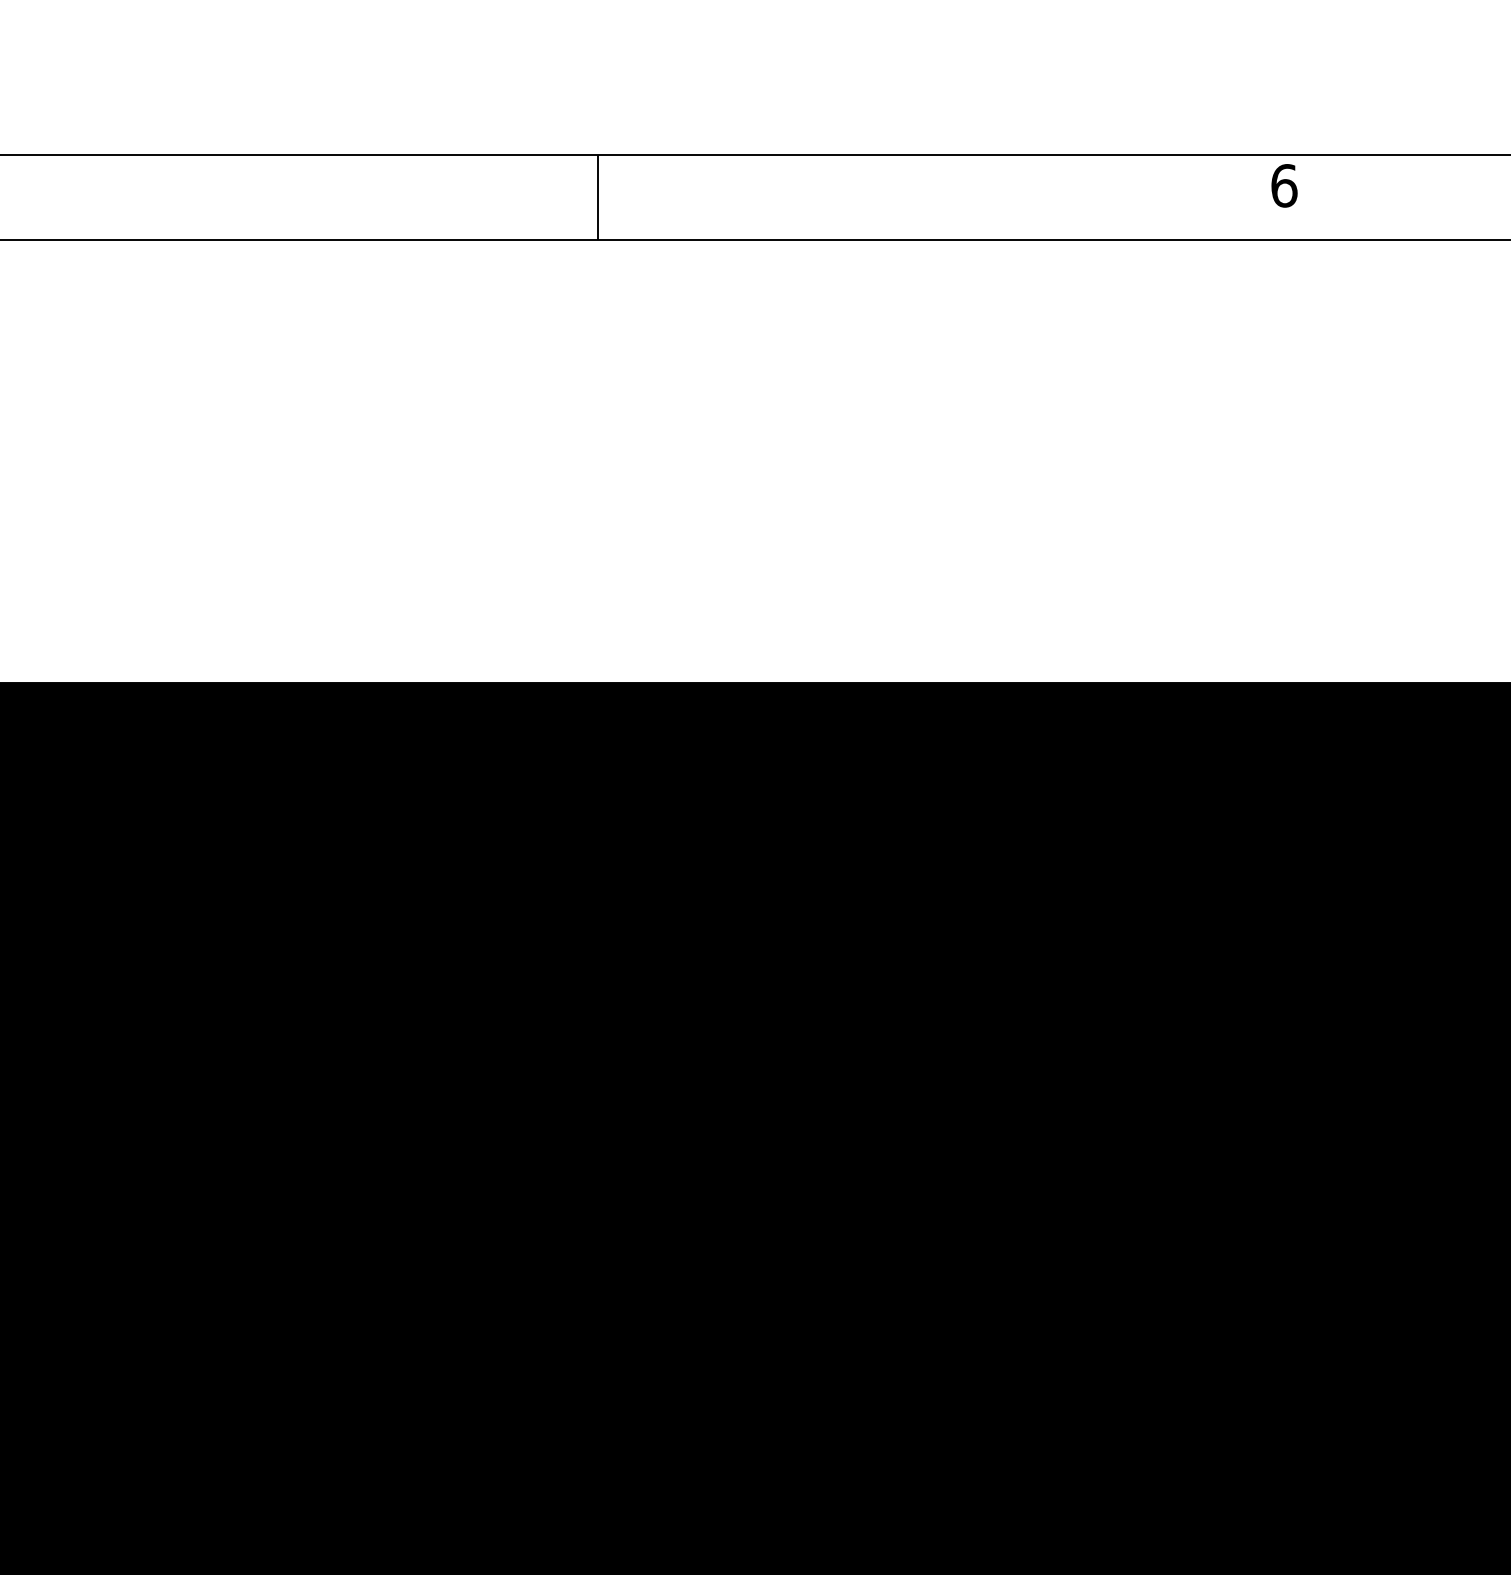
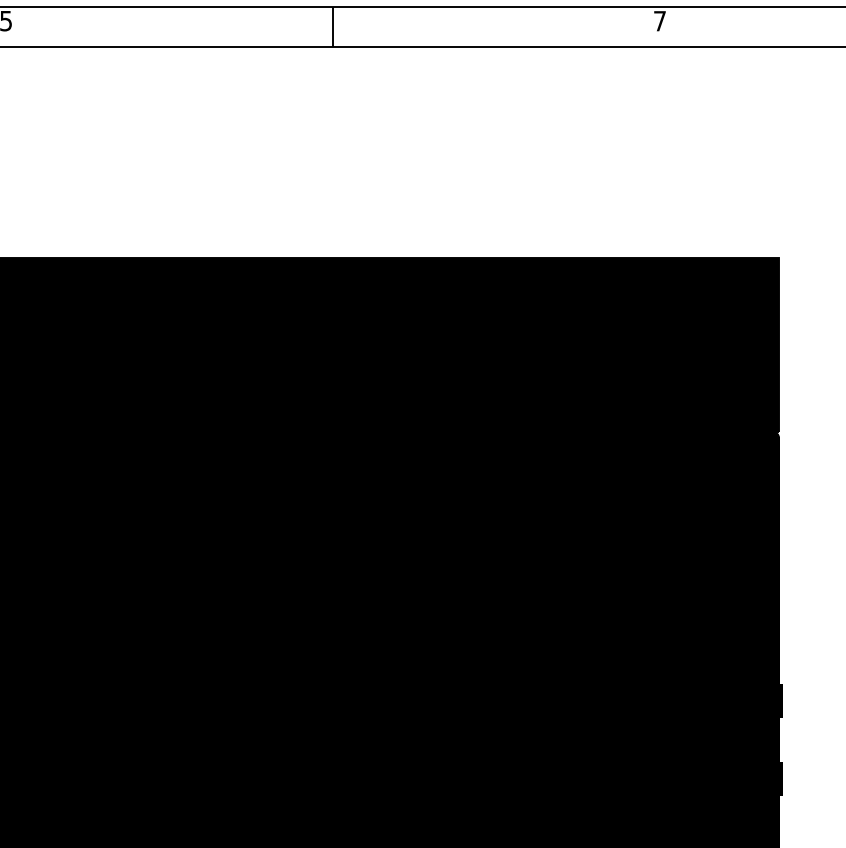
text: (1285, 184) -> (660, 20), 6 -> 7

